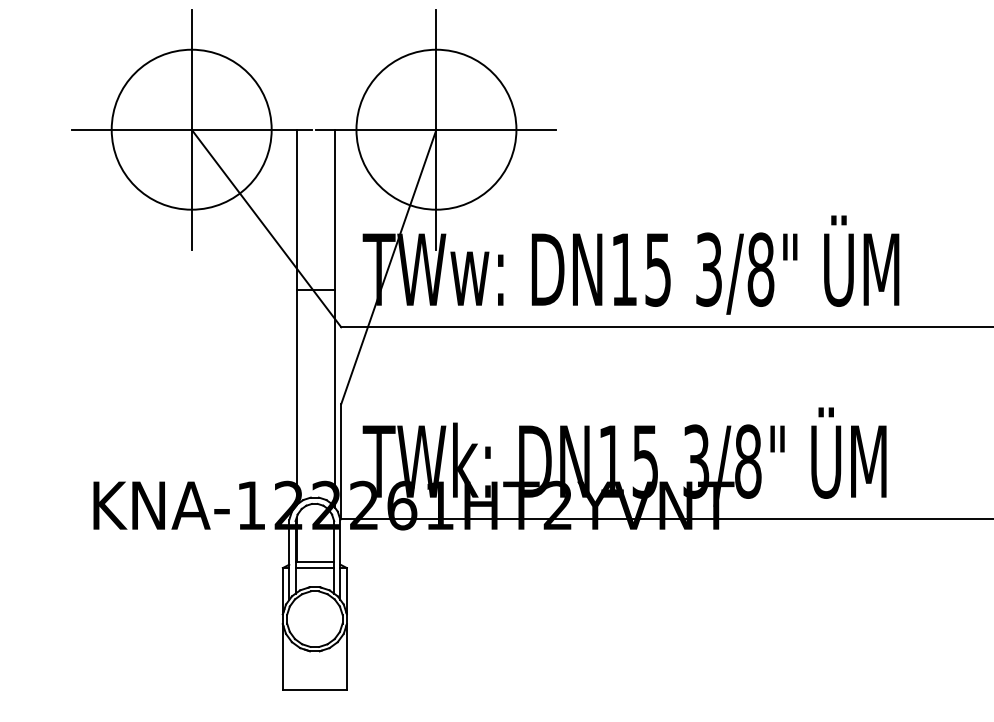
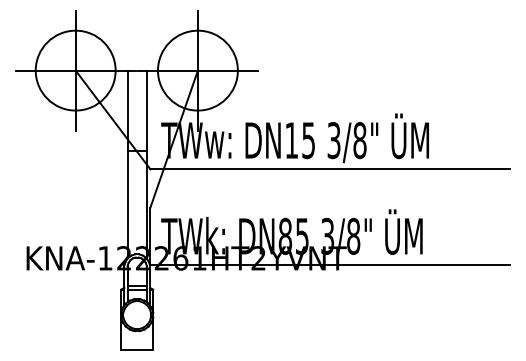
text: (611, 459) -> (285, 235), DN15 -> DN85

